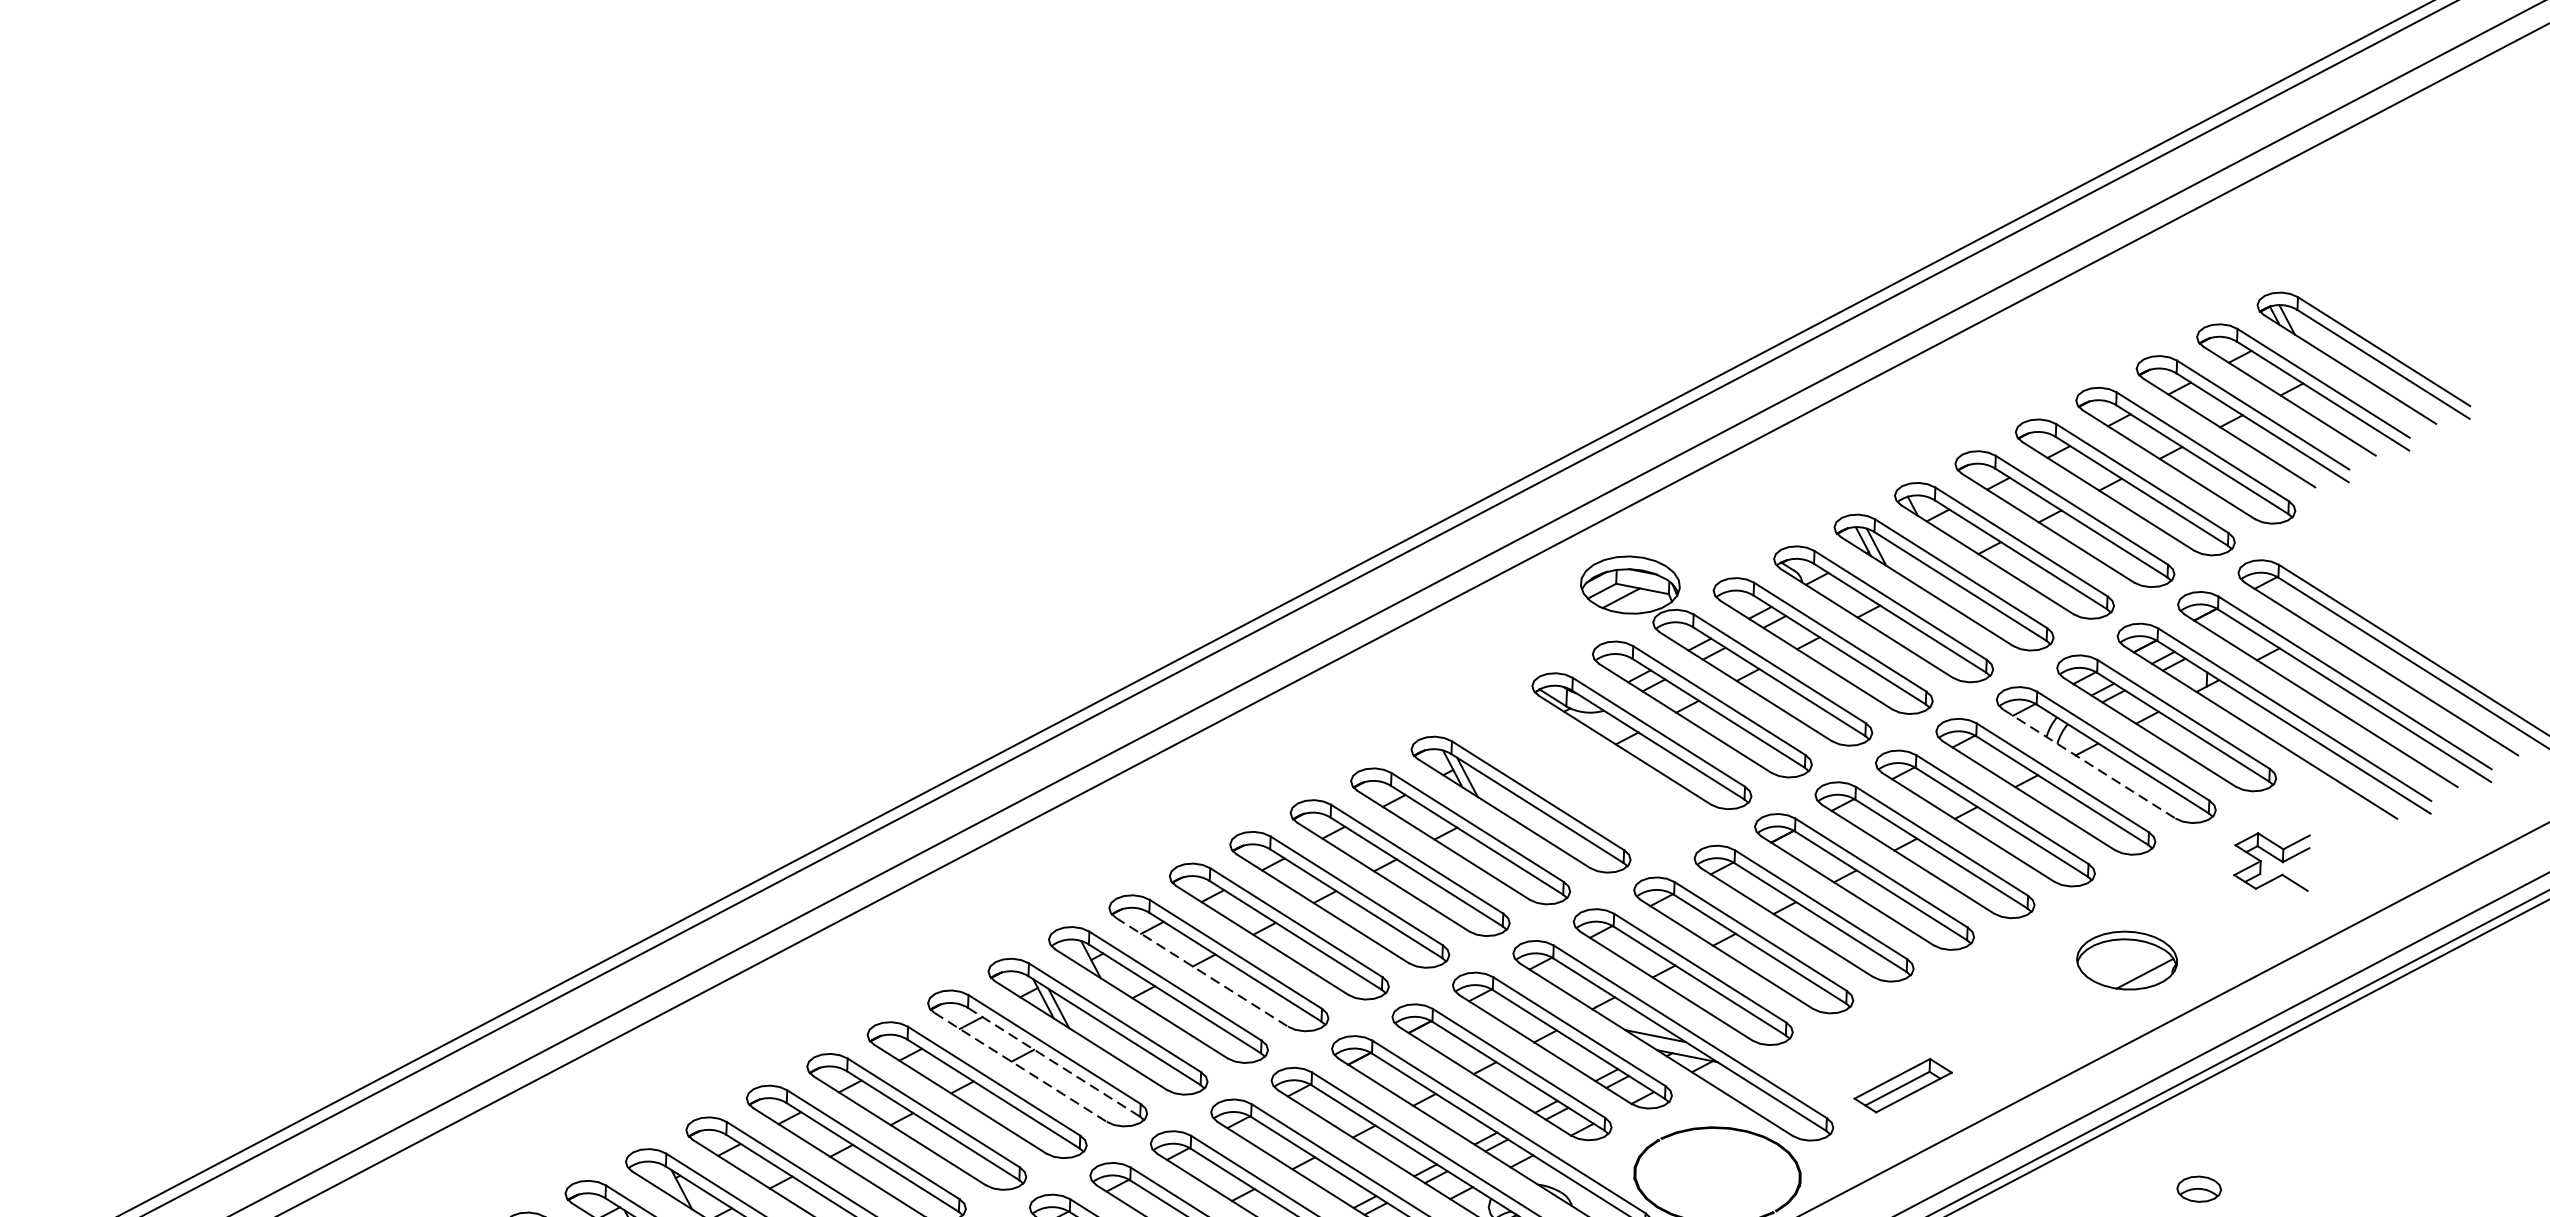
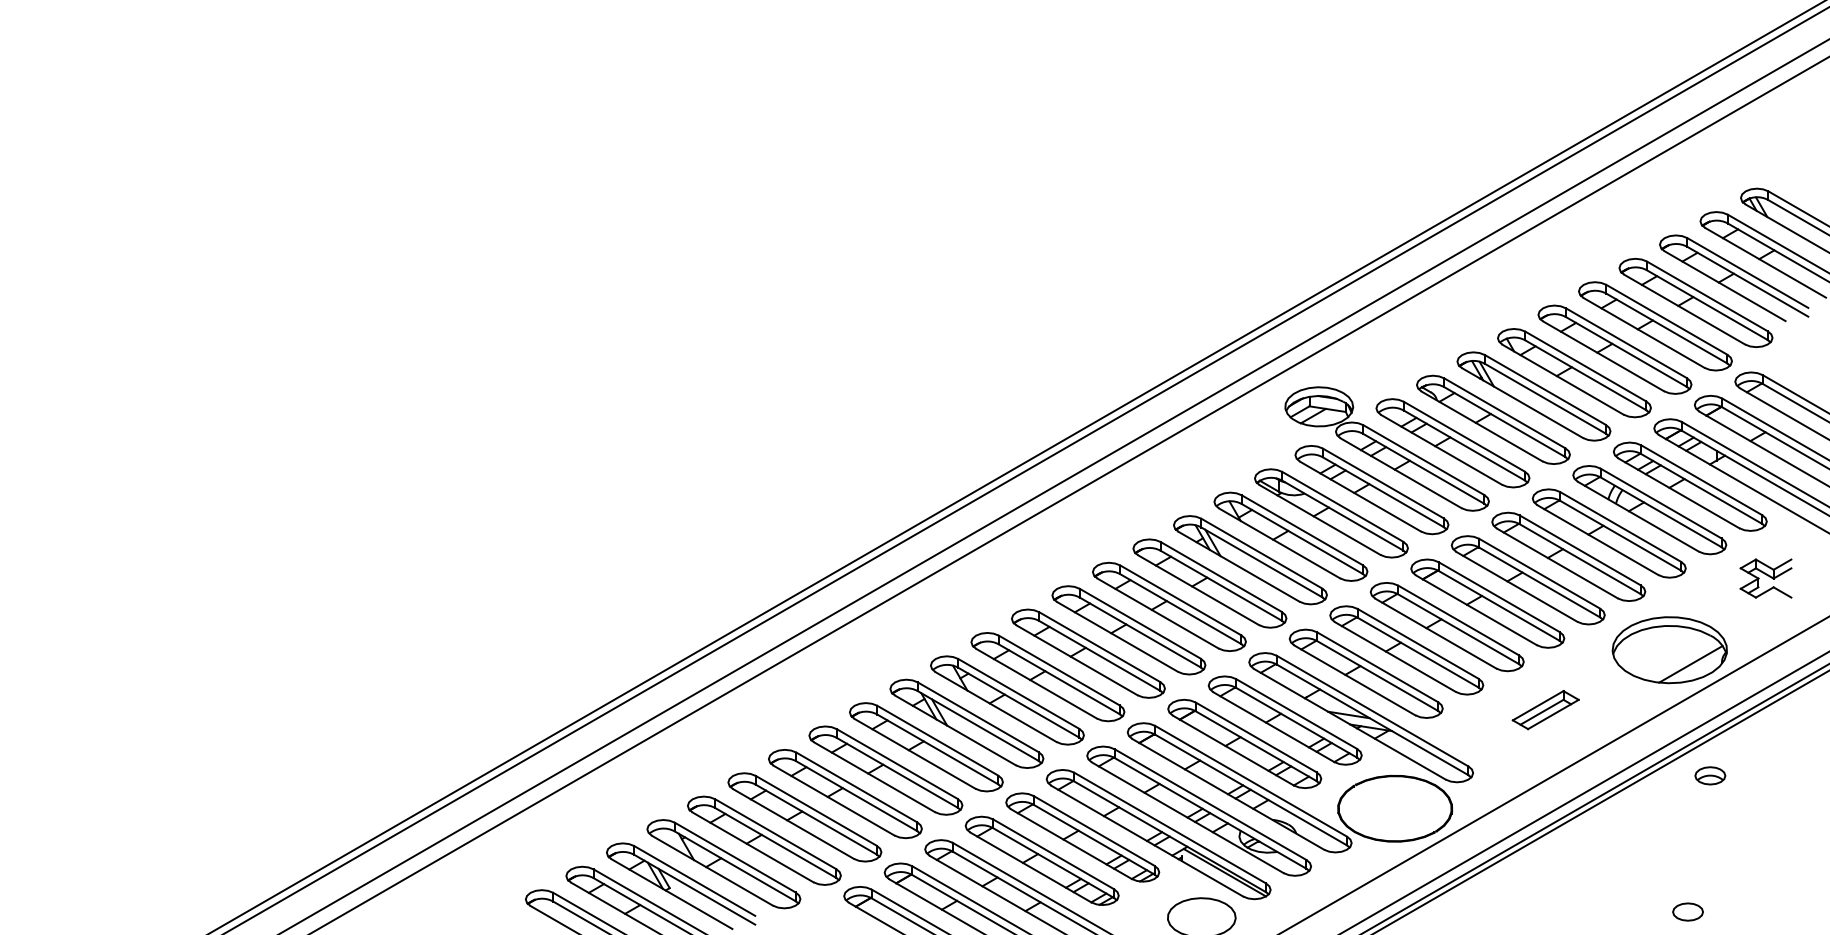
line: (2089, 763) -> (1638, 516), dashed -> solid
part: (1580, 772) -> (1290, 536), added
part: (2126, 960) -> (1669, 650), size x1.67
line: (1201, 971) -> (1036, 683), dashed -> solid
line: (1053, 1062) -> (937, 749), dashed -> solid
line: (1021, 1066) -> (915, 753), dashed -> solid
part: (1902, 1086) -> (1545, 710), moved
part: (2199, 1188) -> (1710, 775), moved

